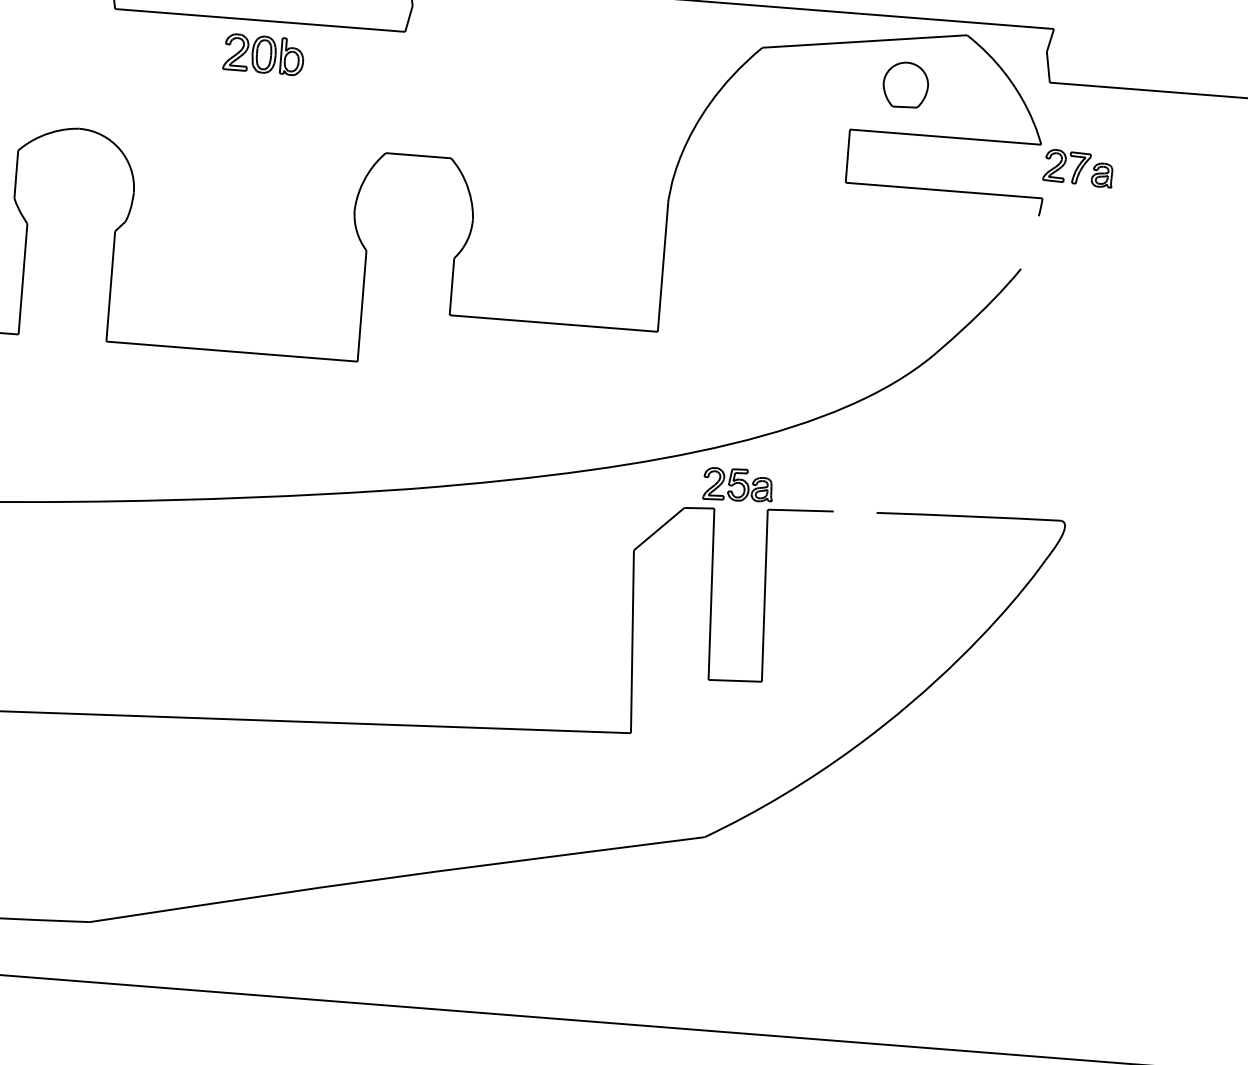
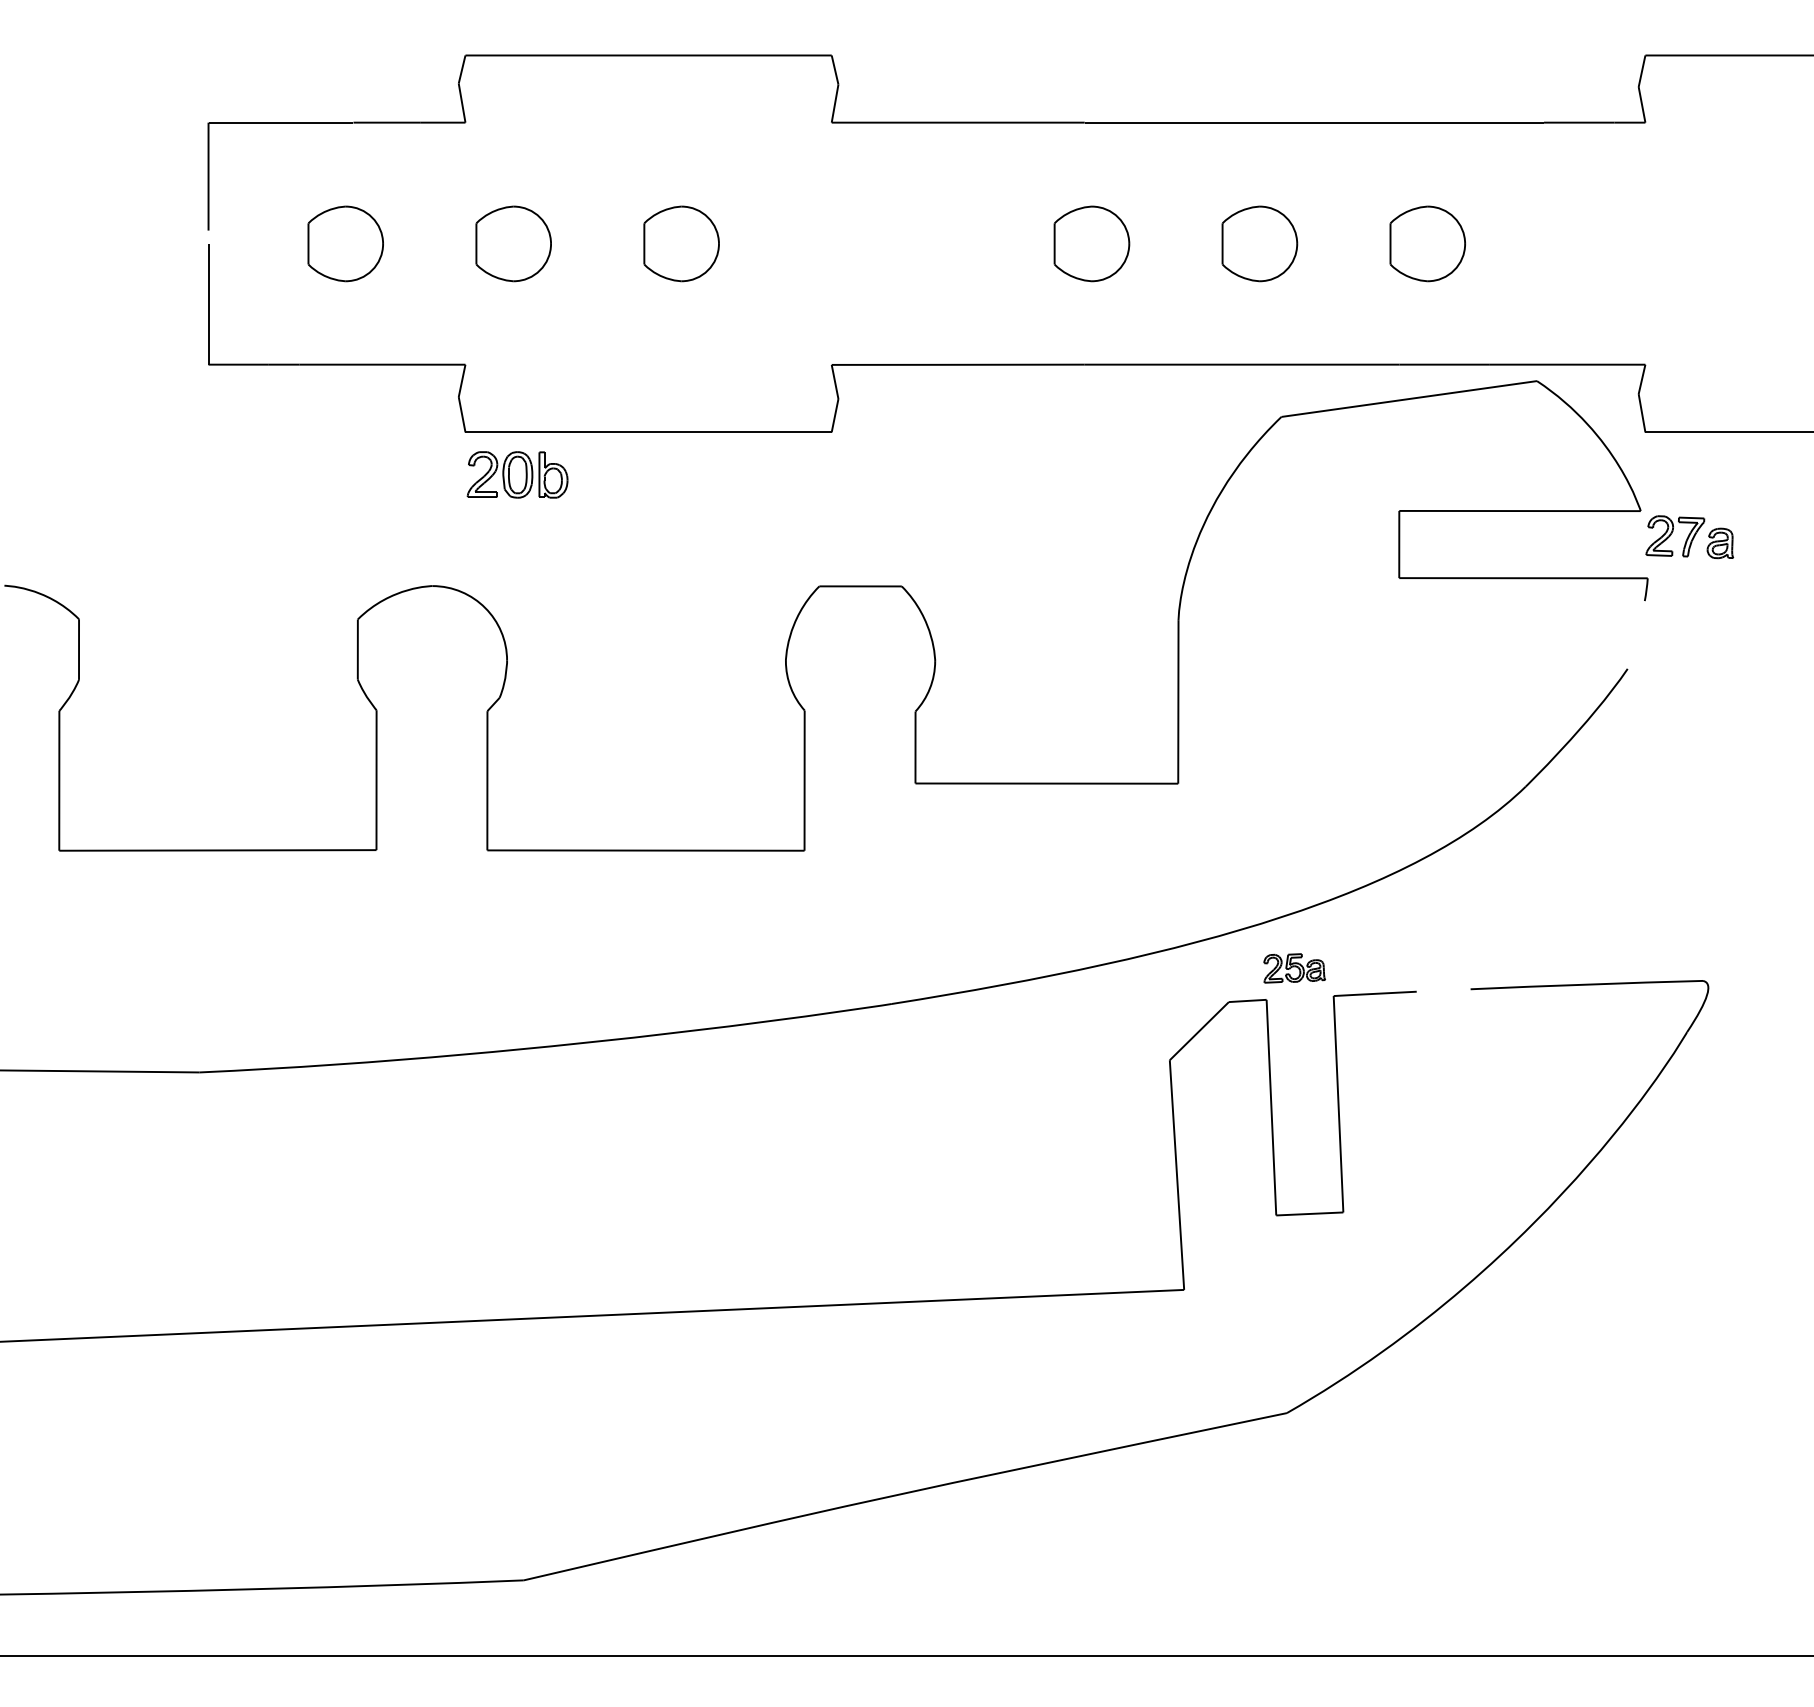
part: (263, 54) -> (517, 474), moved
part: (905, 84) -> (1464, 449), removed
part: (738, 485) -> (1294, 968), size x0.7

